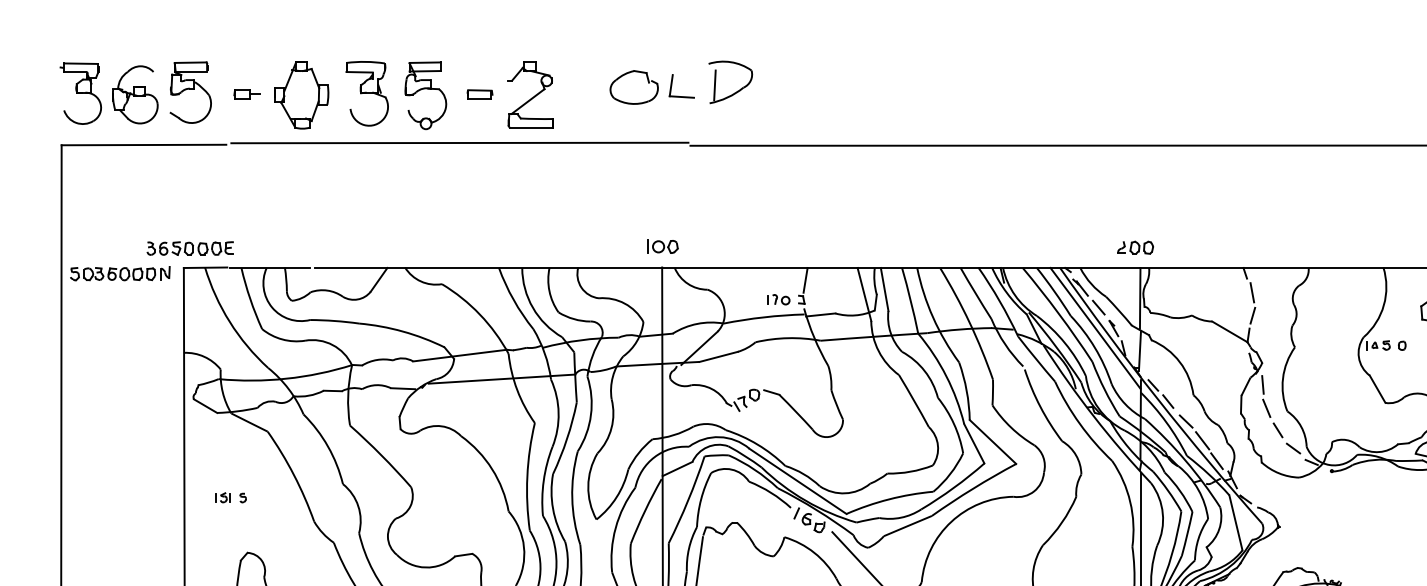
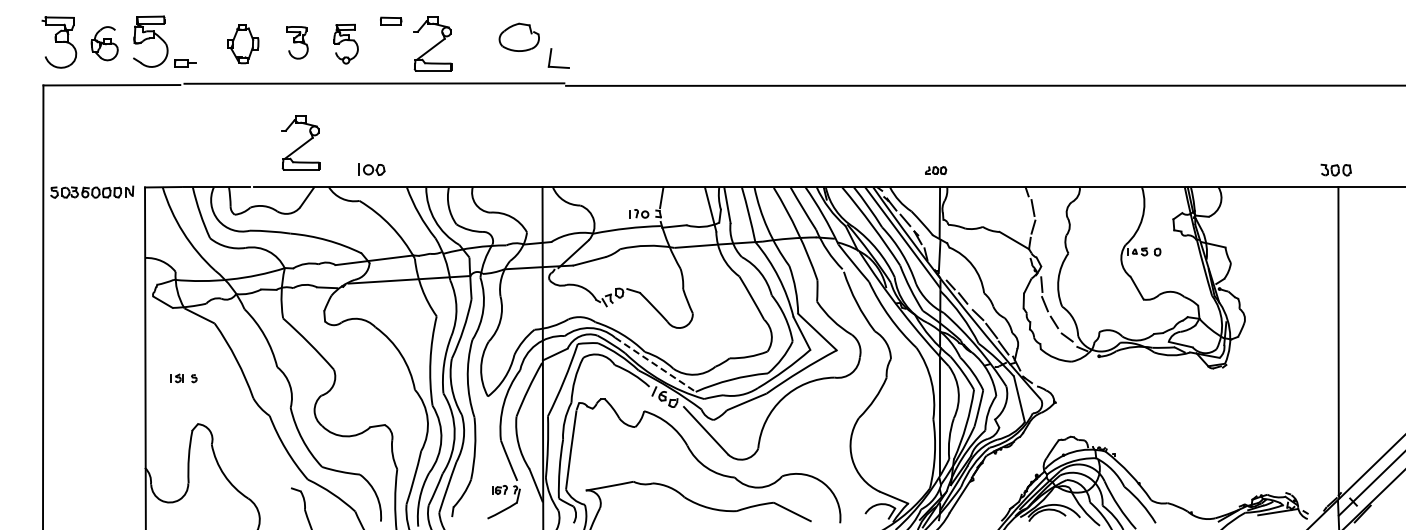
part: (672, 85) -> (551, 57), moved
part: (737, 89) -> (605, 39), removed
part: (367, 93) -> (297, 42), size x0.6
part: (480, 93) -> (391, 20), moved
part: (135, 94) -> (104, 43), size x0.7
part: (247, 94) -> (185, 63), moved
part: (301, 94) -> (242, 43), size x0.7
part: (425, 94) -> (345, 43), size x0.7
part: (370, 213) -> (300, 142), added
part: (662, 246) -> (371, 169), moved
part: (1134, 247) -> (935, 170), size x0.7
part: (190, 248) -> (150, 171), removed
line: (798, 481) -> (655, 364), solid -> dashed

